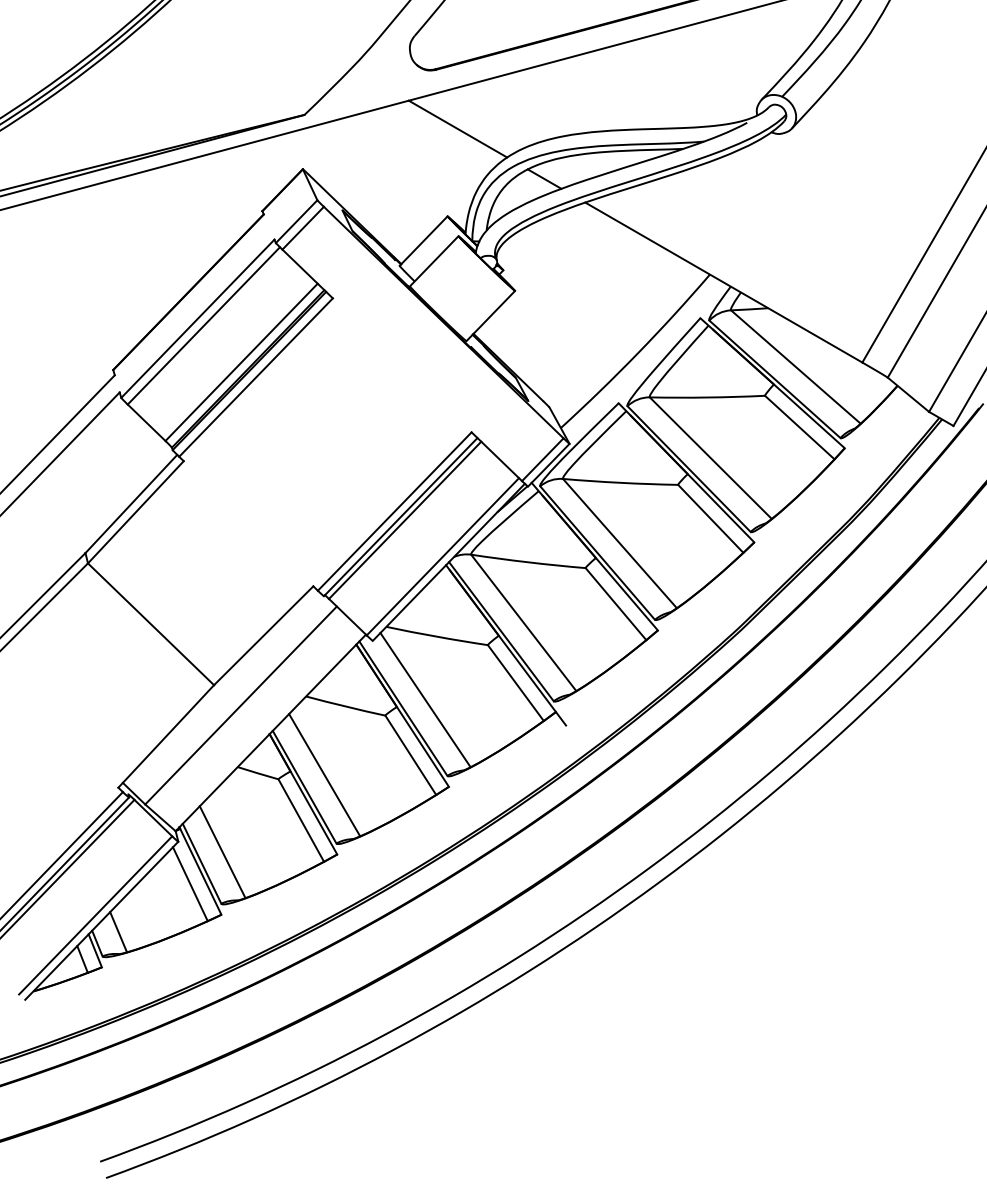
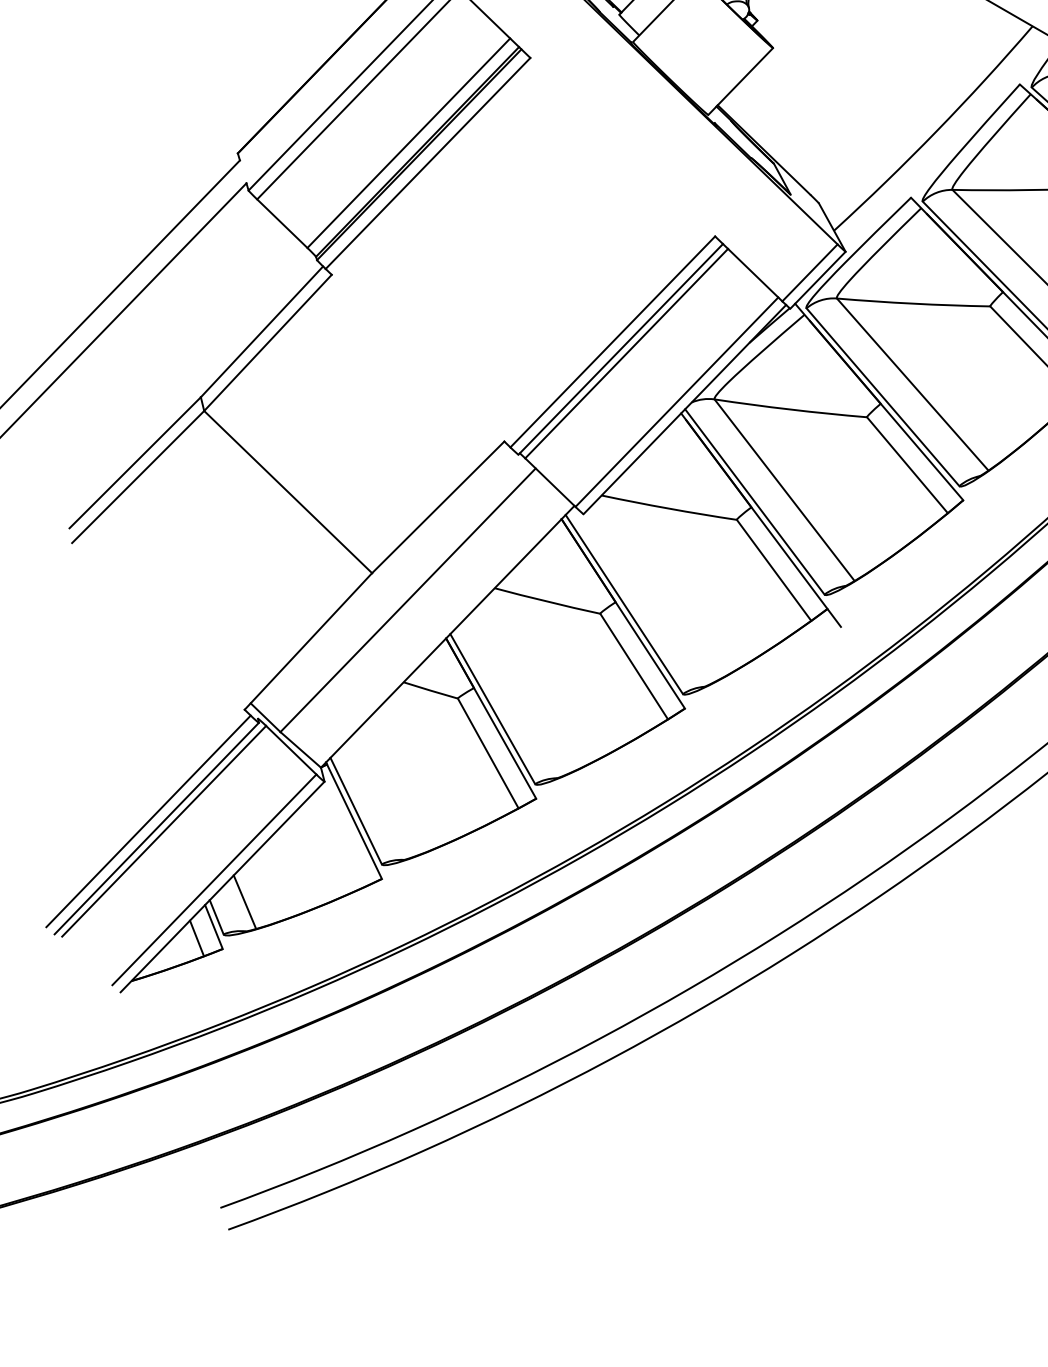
line: (425, 700) -> (653, 593), removed
line: (324, 775) -> (519, 693), removed
line: (222, 852) -> (383, 796), removed
line: (189, 884) -> (339, 838), removed

